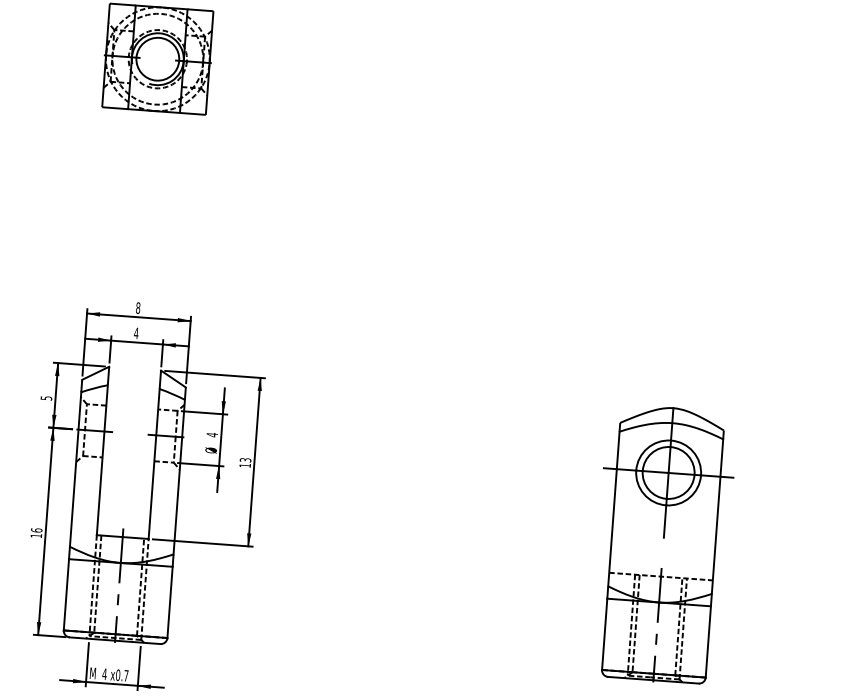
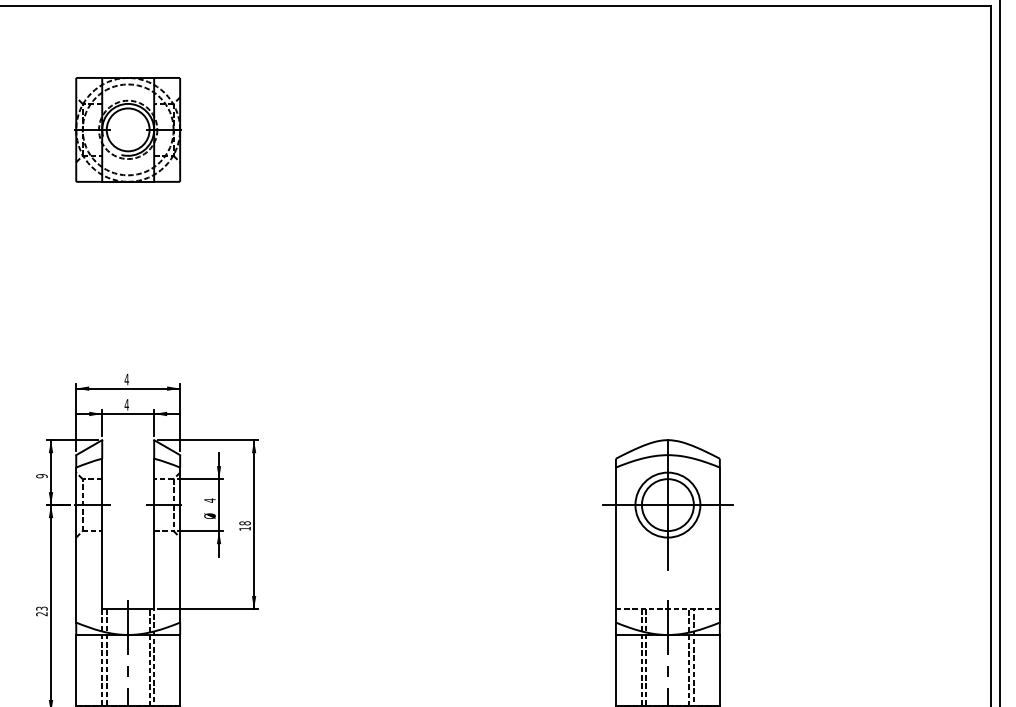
text: (137, 308) -> (126, 379), 8 -> 4
text: (46, 398) -> (41, 476), 5 -> 9
text: (245, 460) -> (244, 523), 13 -> 18
text: (36, 533) -> (41, 611), 16 -> 23

